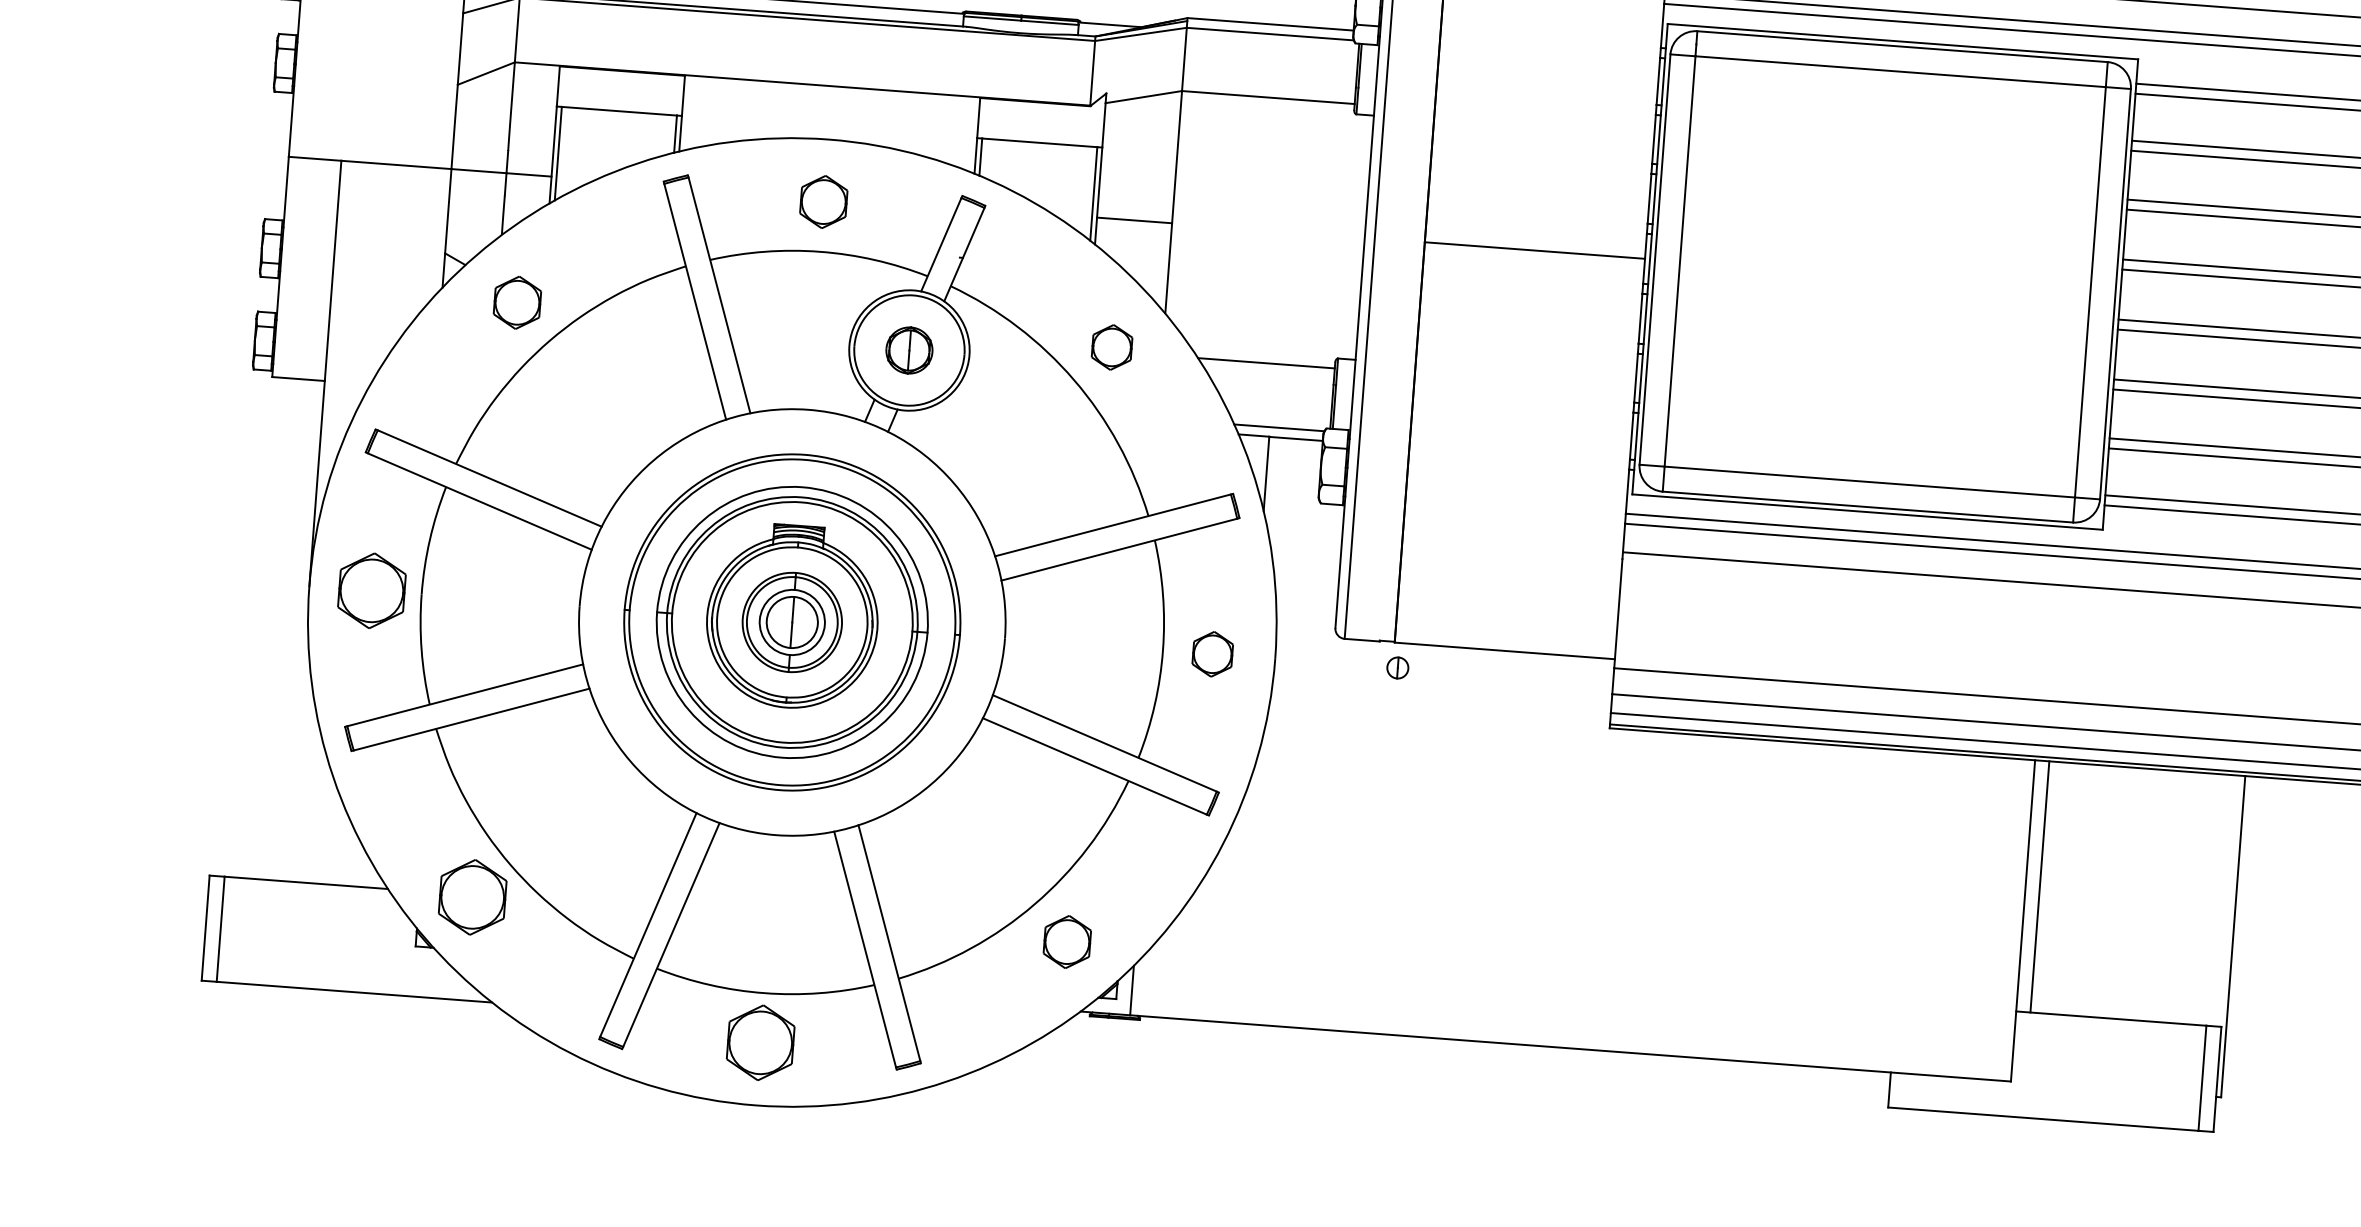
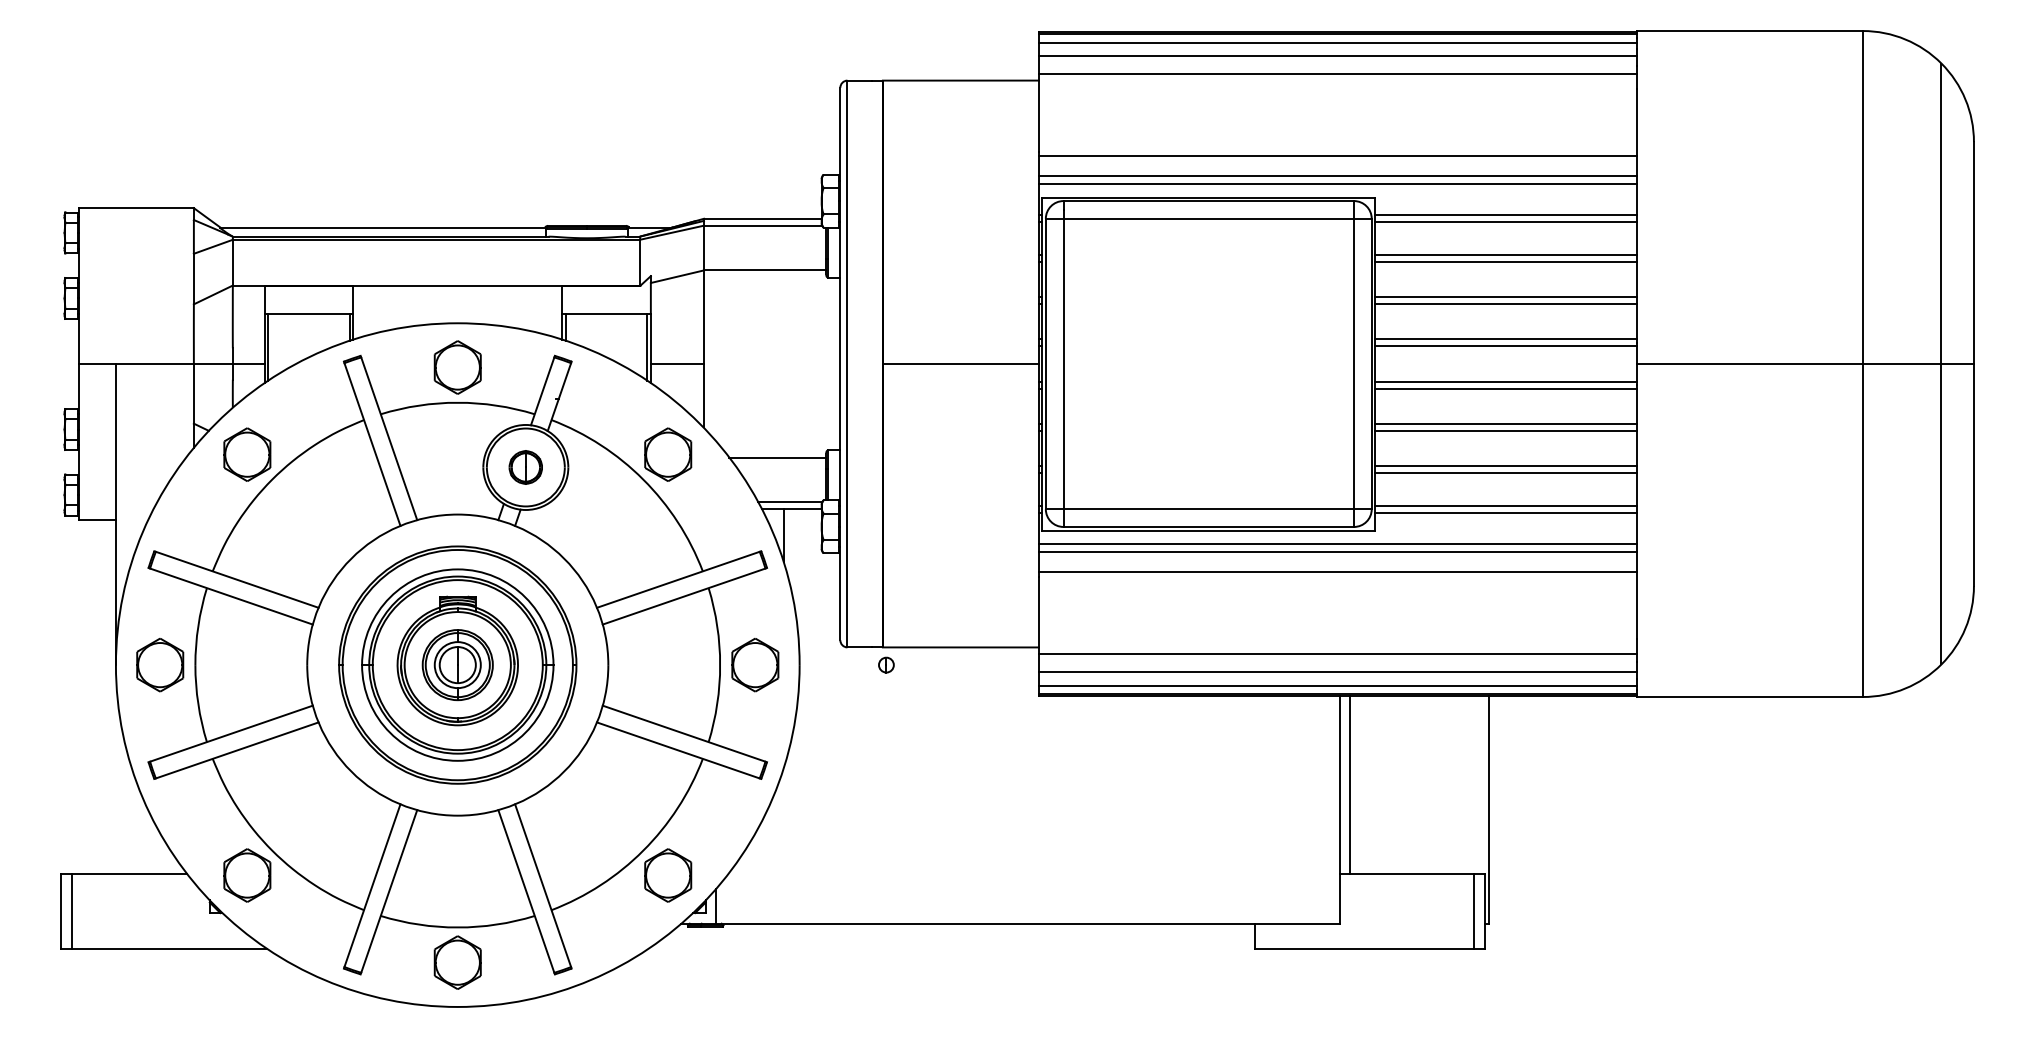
part: (823, 202) -> (457, 367), size x1.43
part: (517, 302) -> (247, 454), size x1.43
part: (1112, 347) -> (668, 454), size x1.67
part: (1212, 654) -> (755, 665), size x1.67
part: (1067, 942) -> (668, 875), size x1.43

